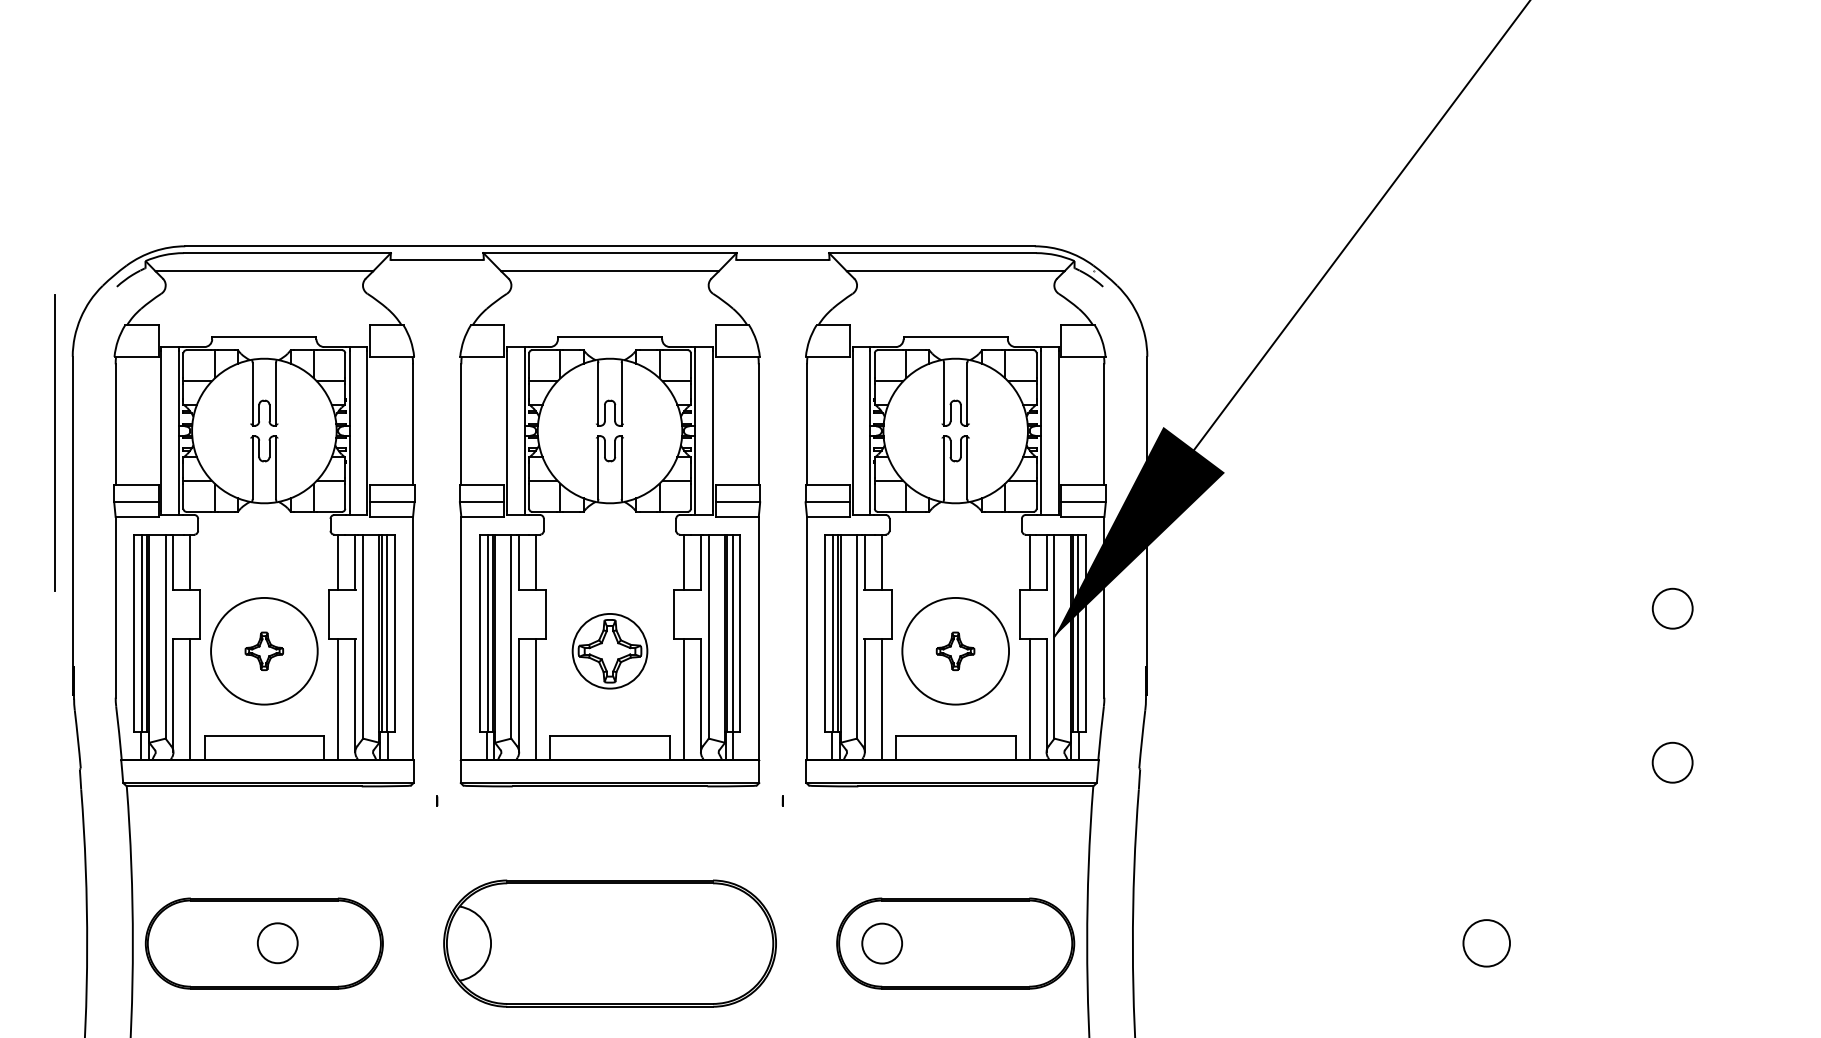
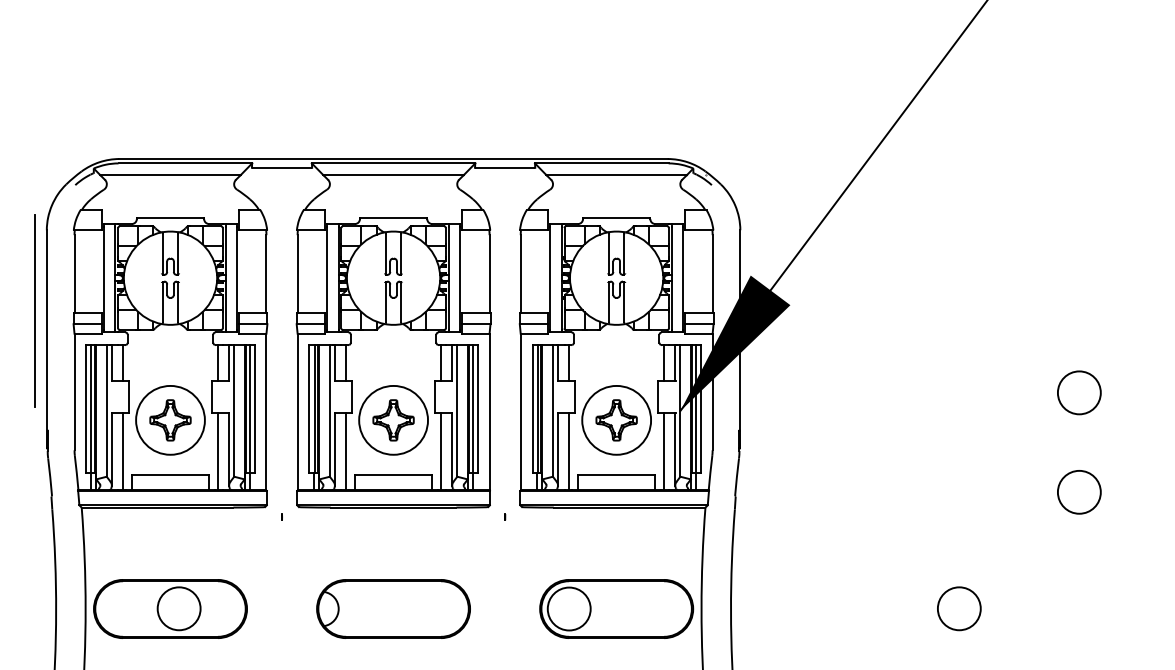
line: (53, 442) -> (34, 310), moved
circle: (1672, 608) -> (1079, 392), size x1.67
circle: (609, 649) -> (393, 419), size x1.43
part: (264, 651) -> (170, 420), size x1.67
part: (955, 651) -> (616, 420), size x1.67
circle: (1671, 761) -> (1078, 491), size x1.67
circle: (276, 942) -> (178, 608), size x1.67
part: (609, 942) -> (393, 608), size x0.71
circle: (881, 942) -> (568, 608), size x1.67
circle: (1486, 942) -> (959, 608), size x1.43

